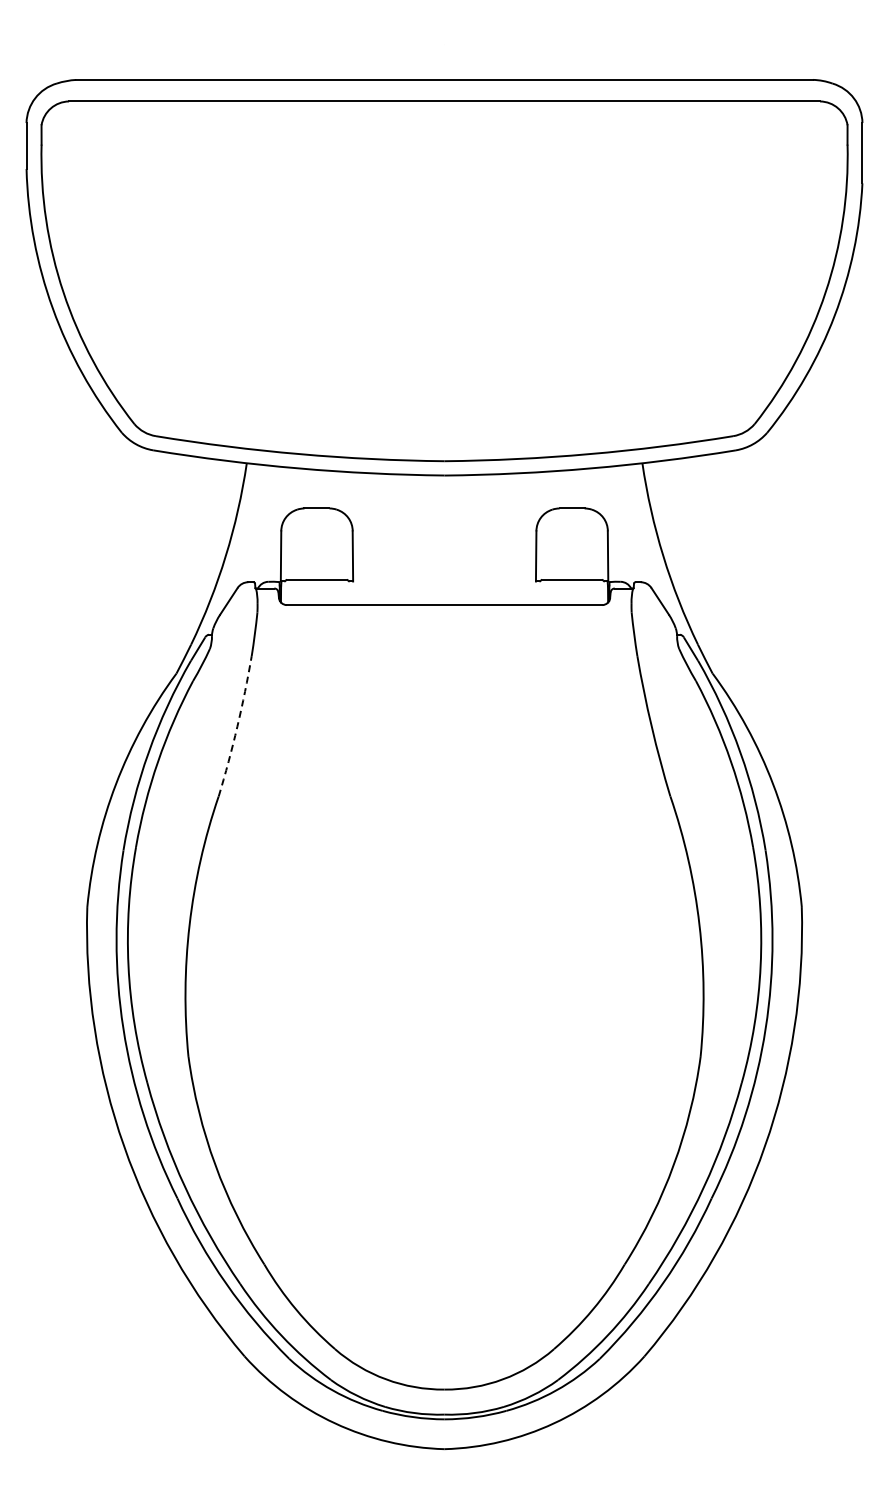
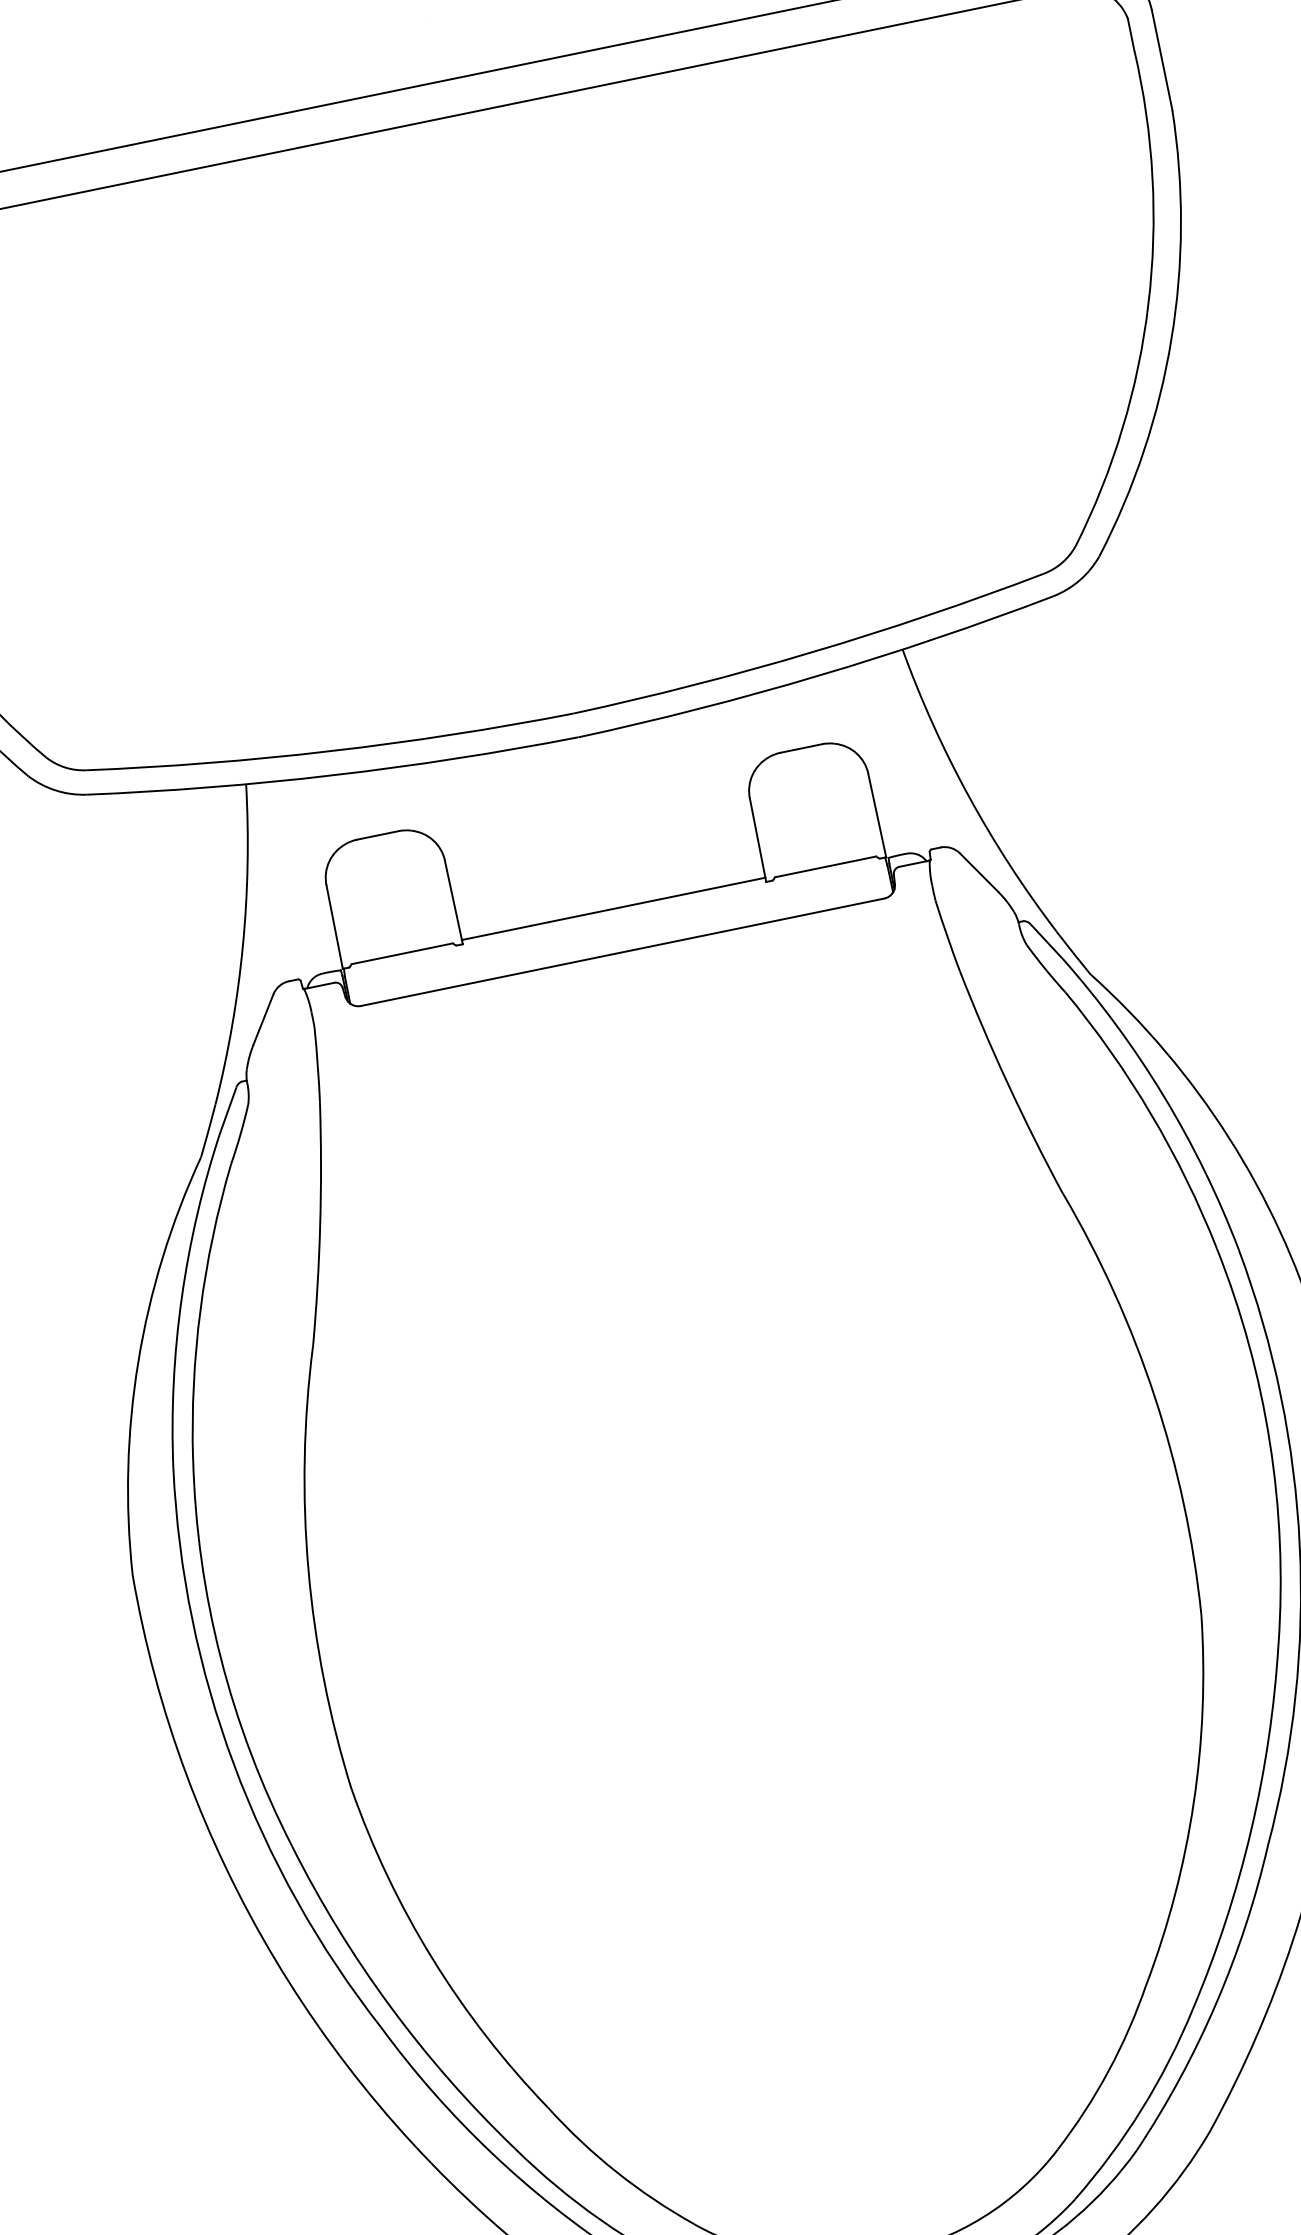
line: (444, 578) -> (613, 908), added
arc: (237, 726) -> (320, 1224), dashed -> solid

